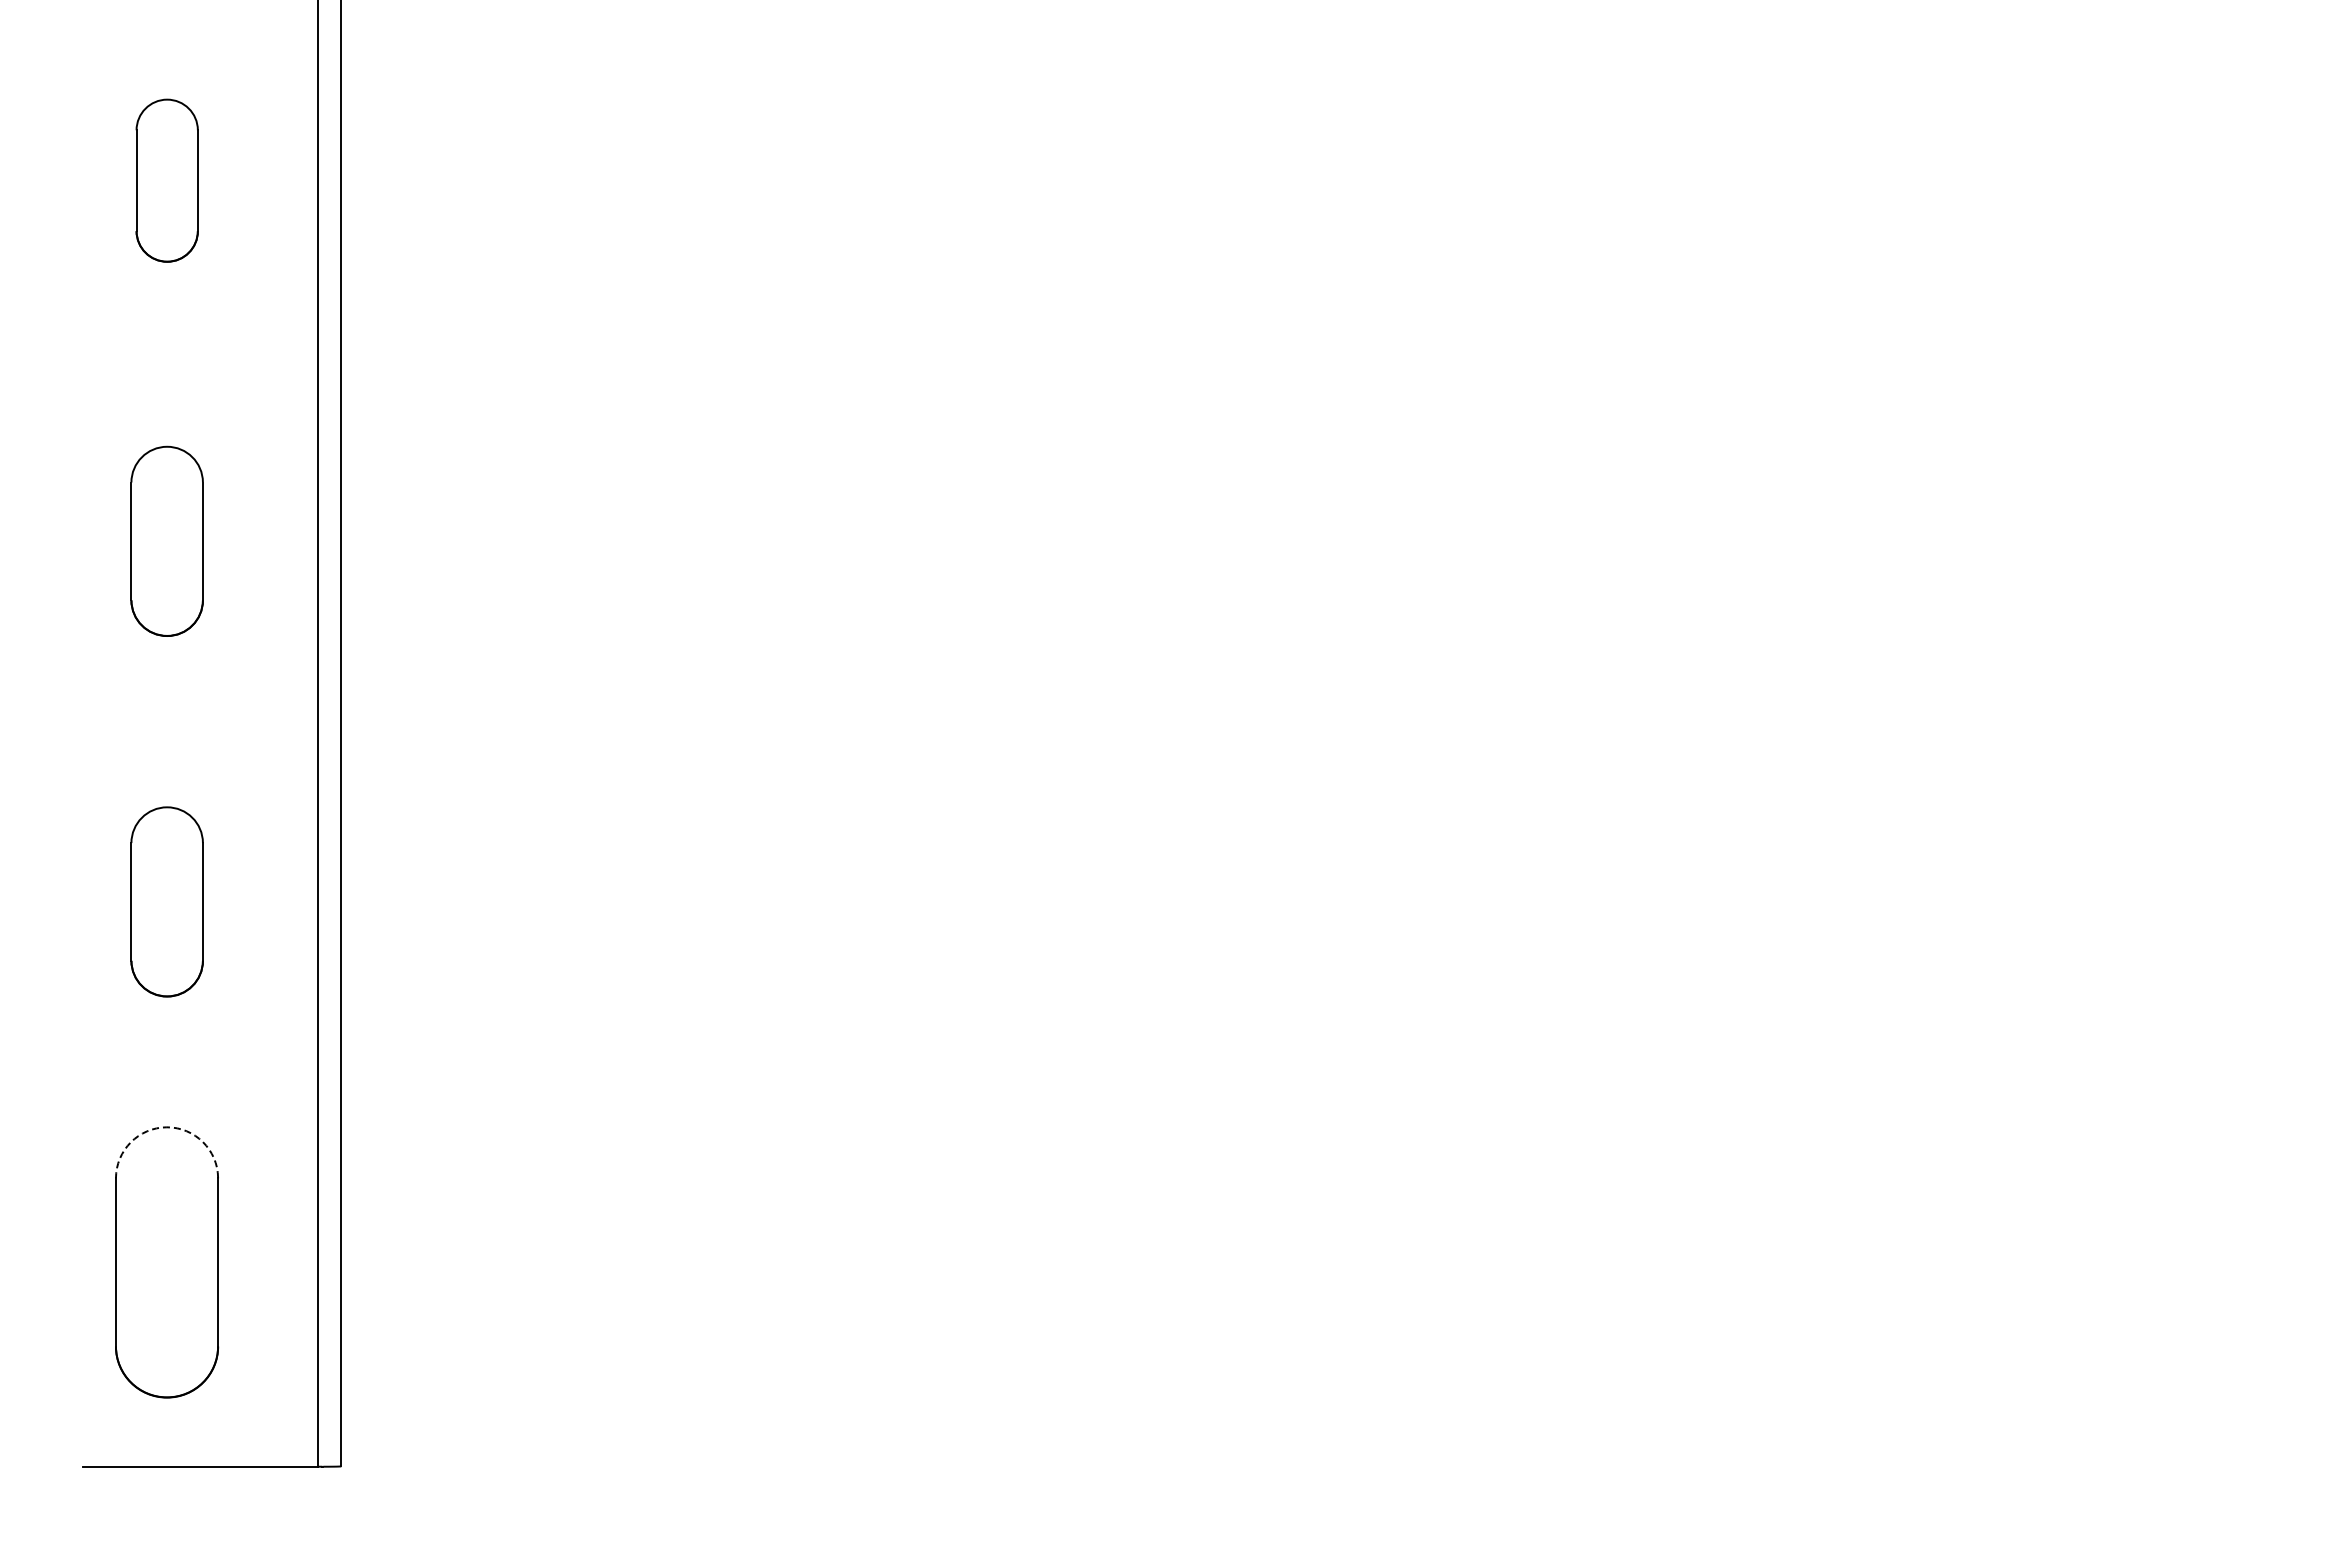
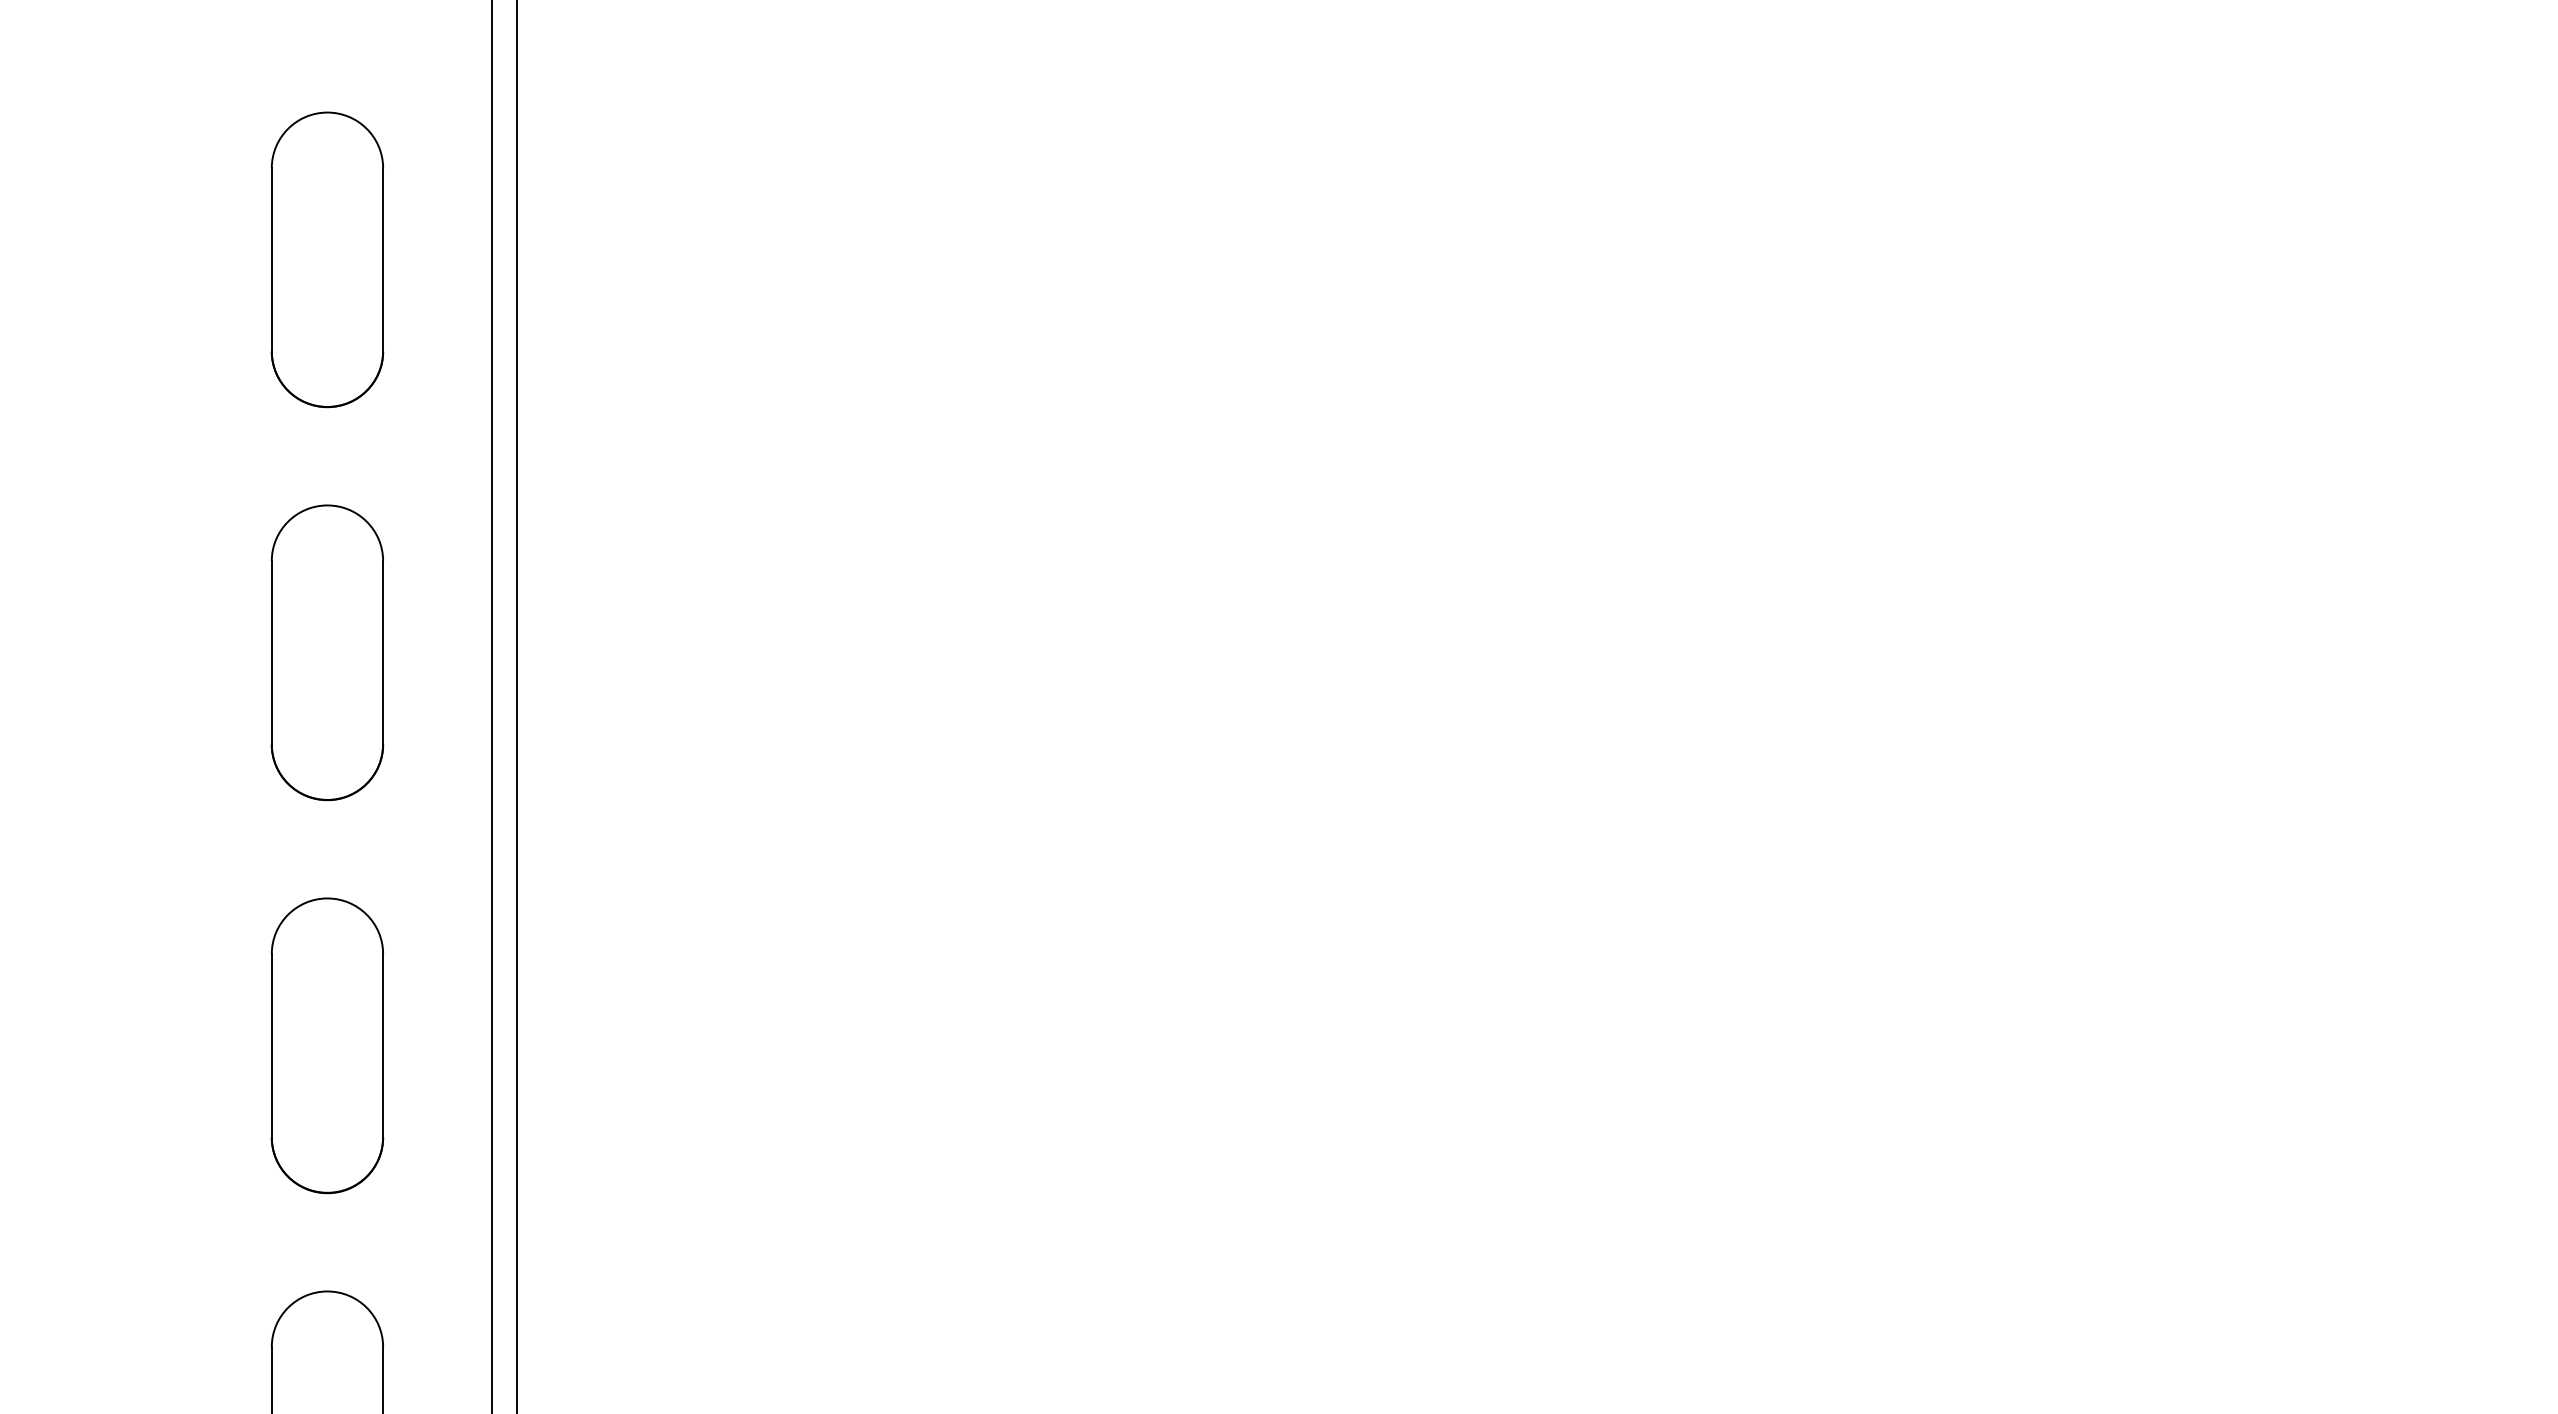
part: (167, 180) -> (327, 259), size x1.67
part: (167, 541) -> (327, 652), size x1.43
part: (167, 901) -> (327, 1045), size x1.43
arc: (166, 1127) -> (326, 1291), dashed -> solid

